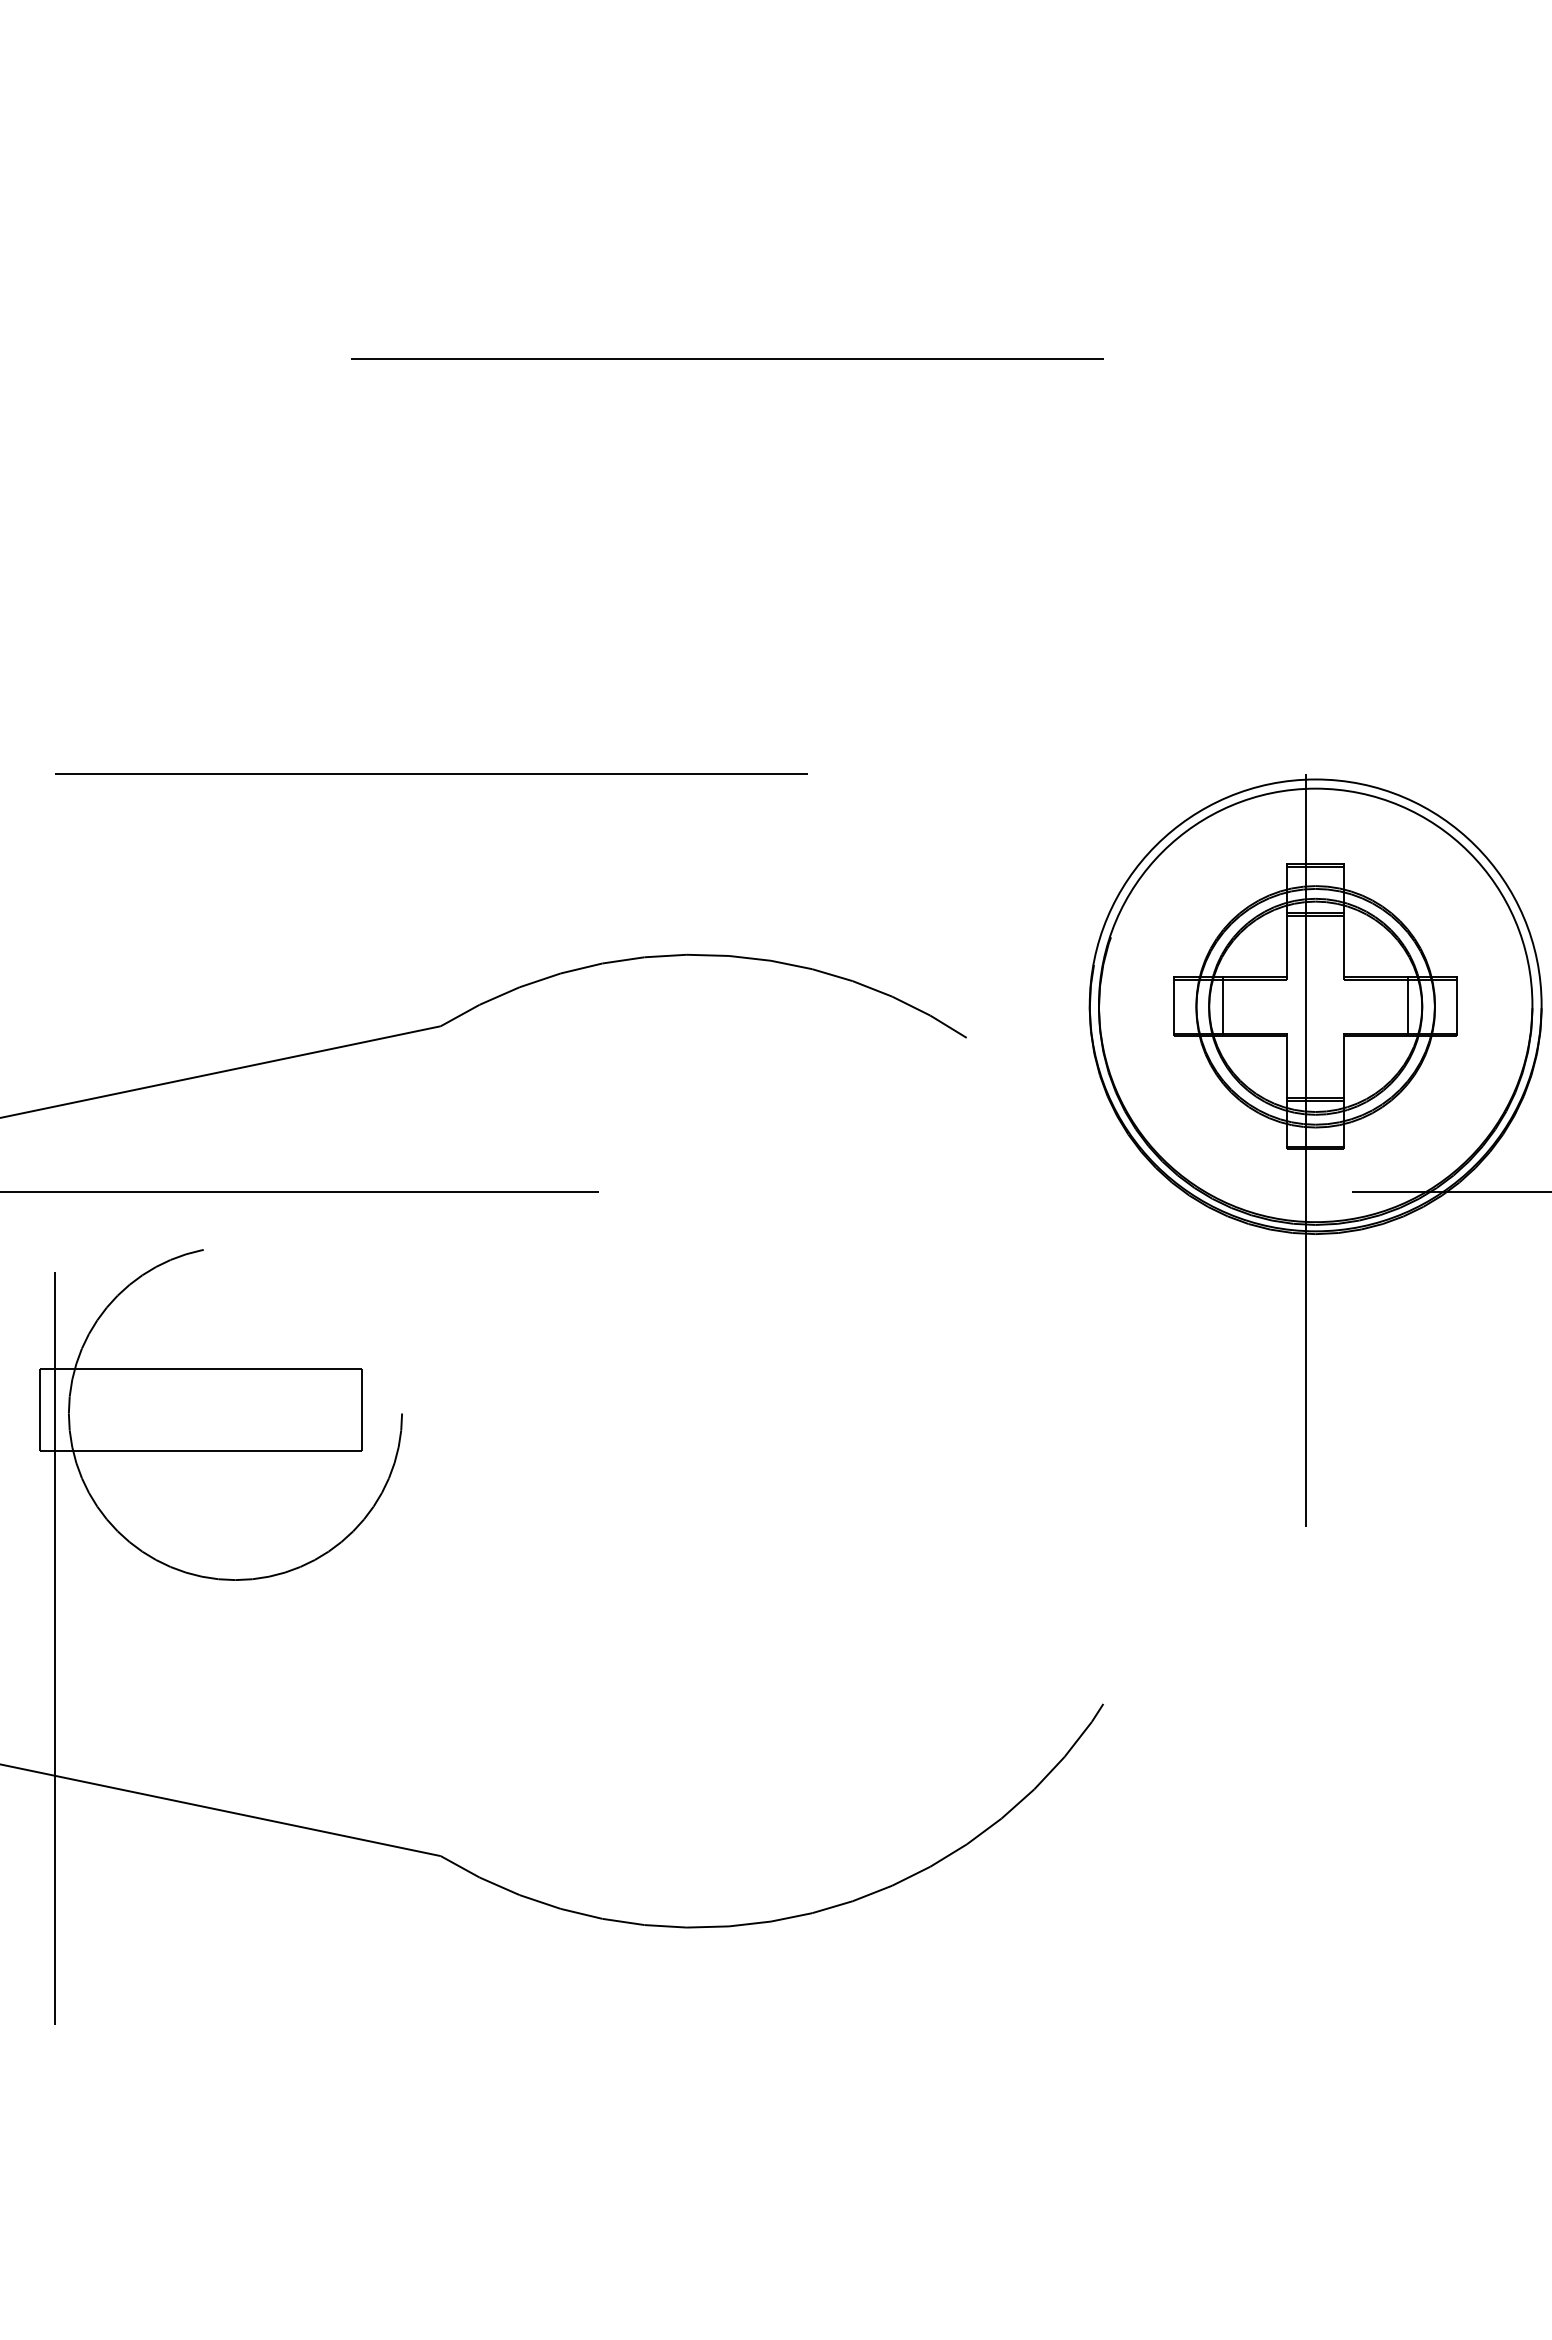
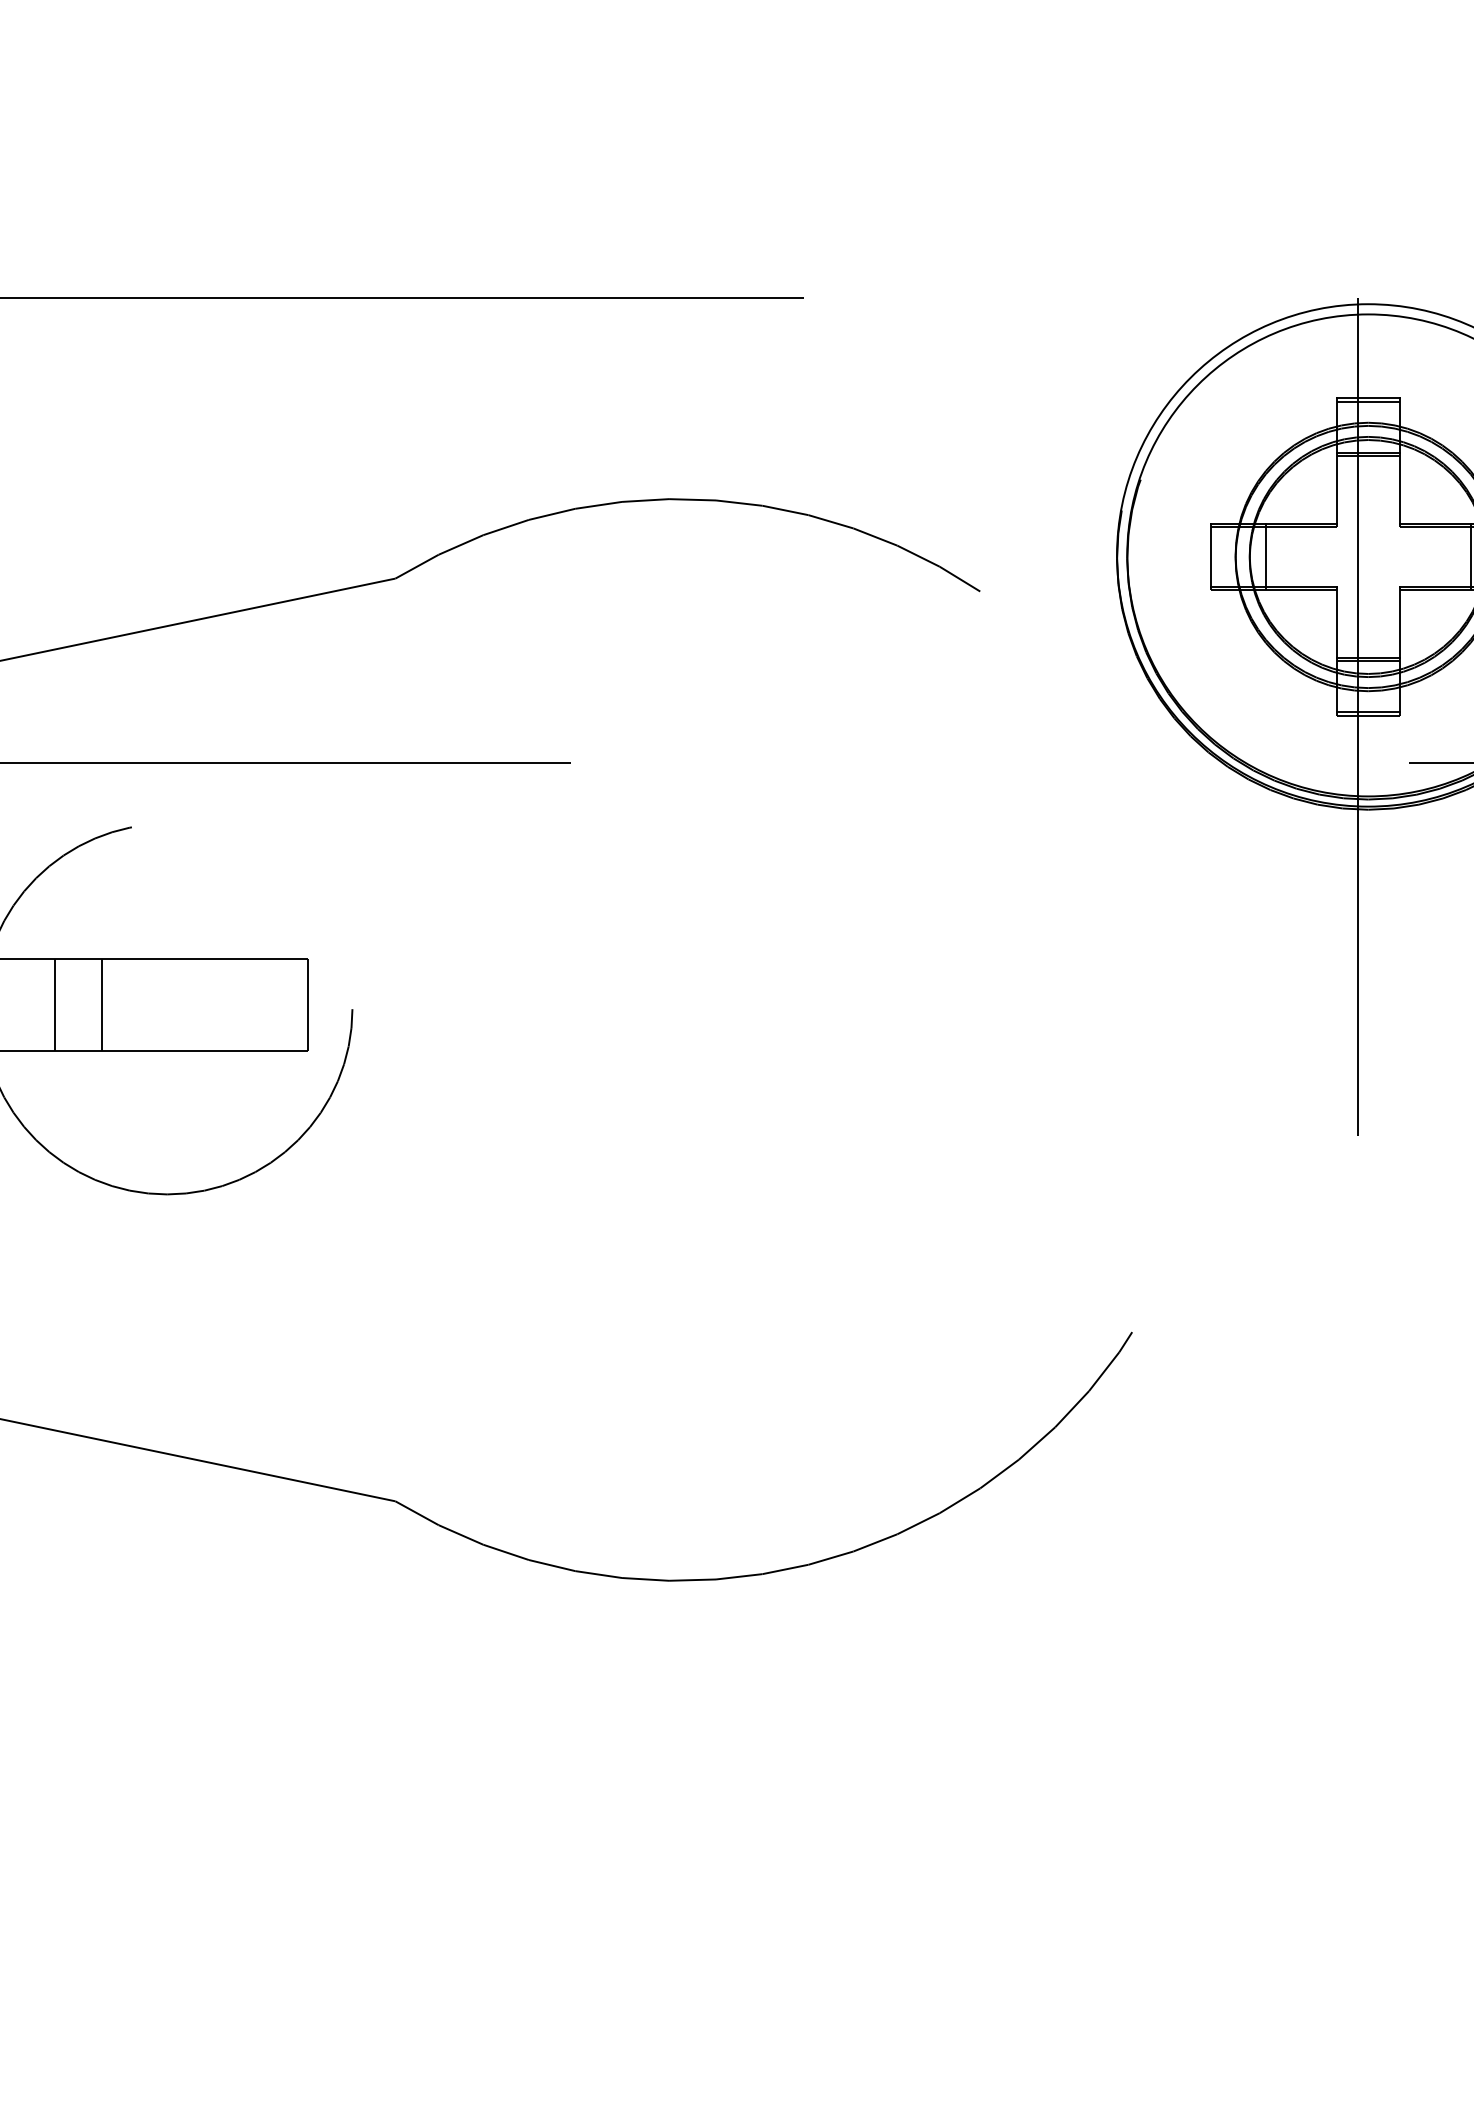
line: (134, 1409) -> (54, 1004), added
line: (176, 1409) -> (101, 1004), added

